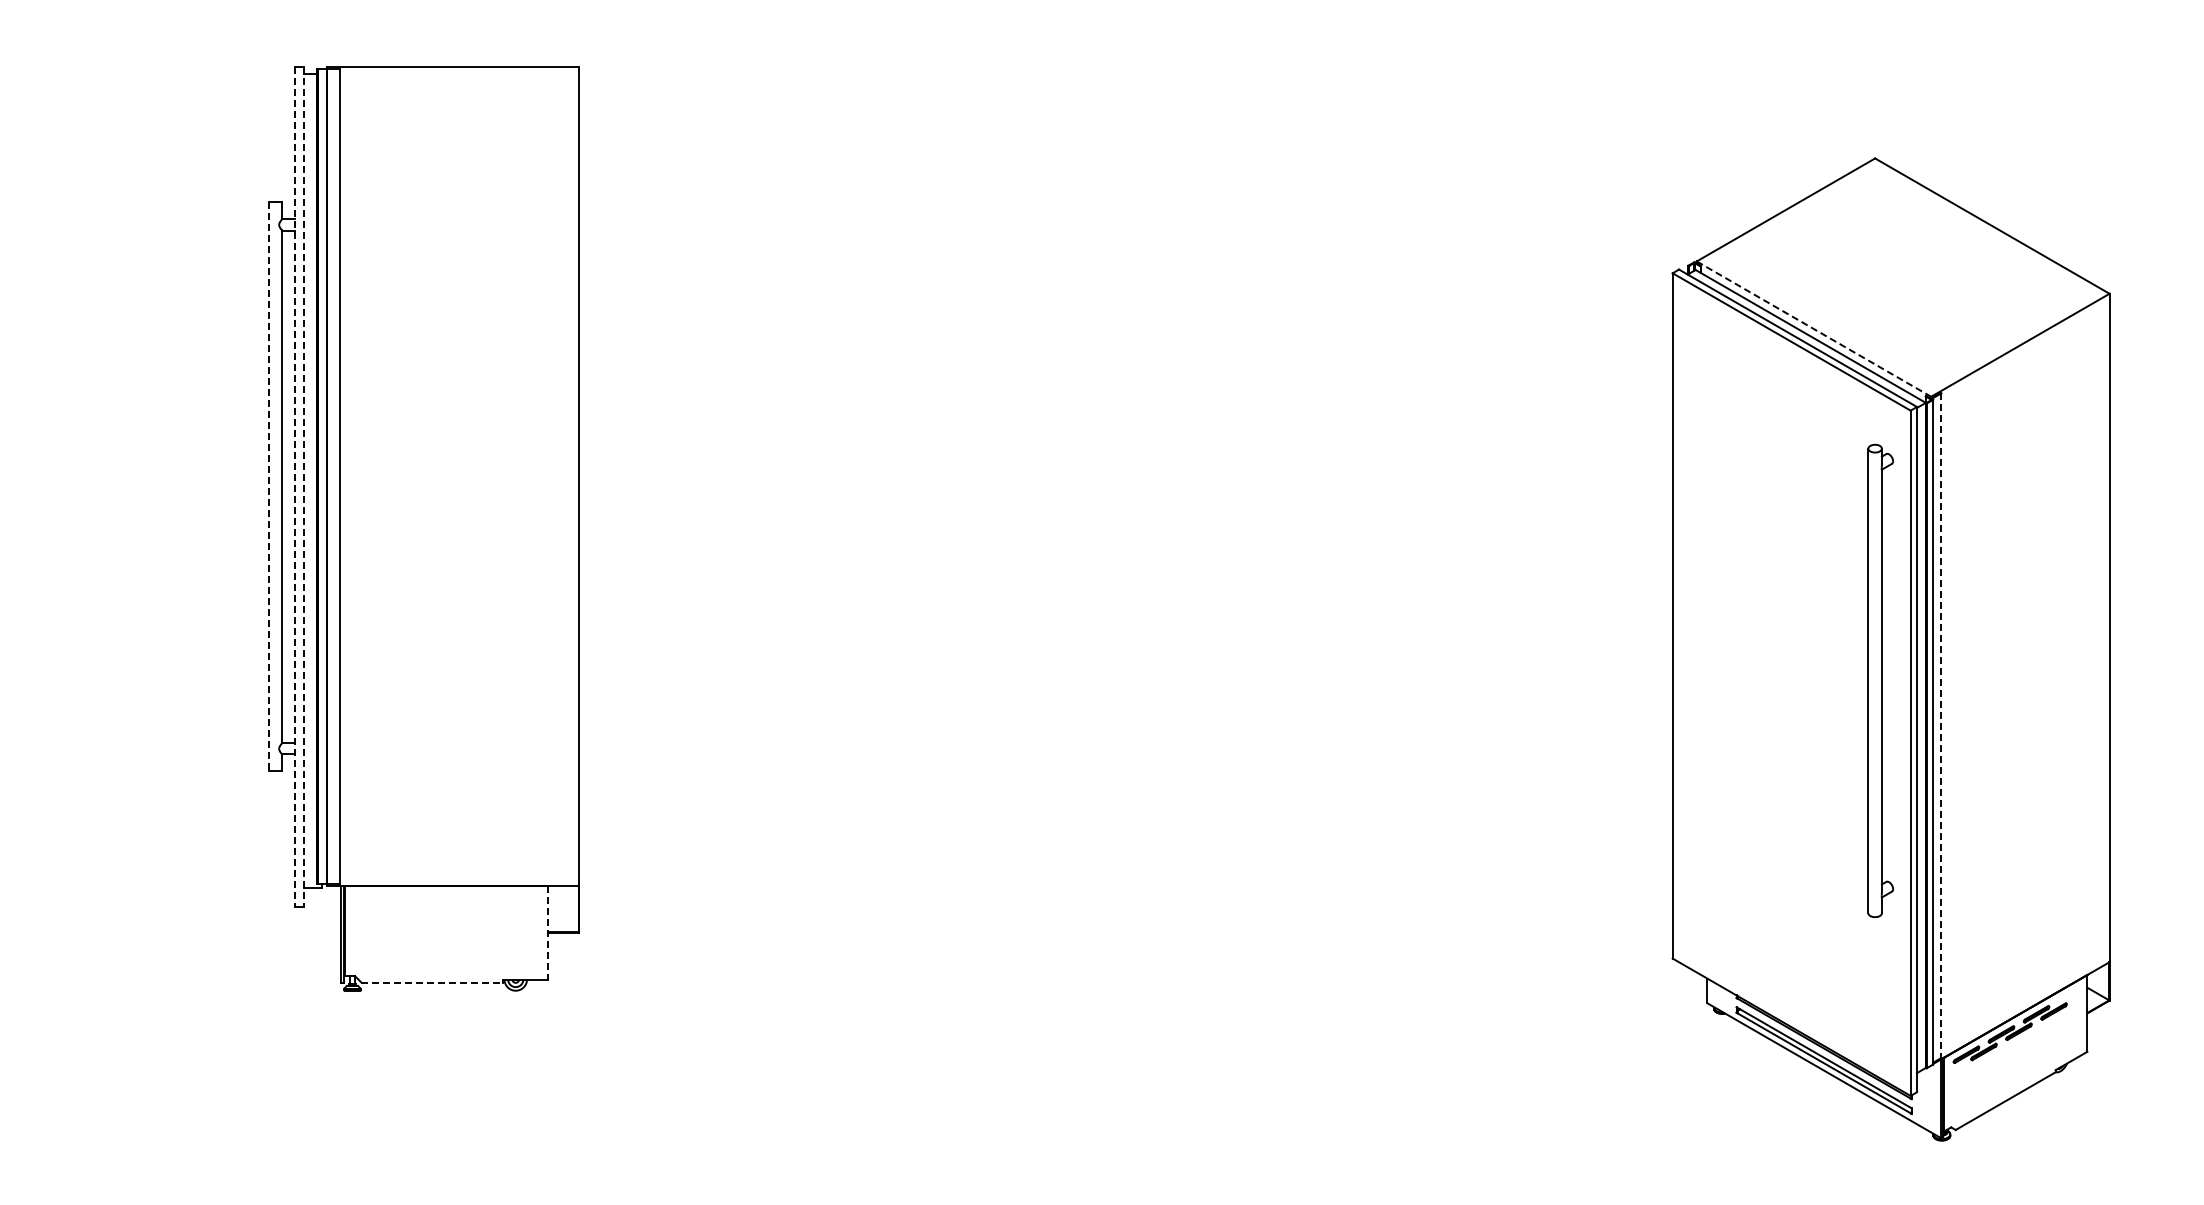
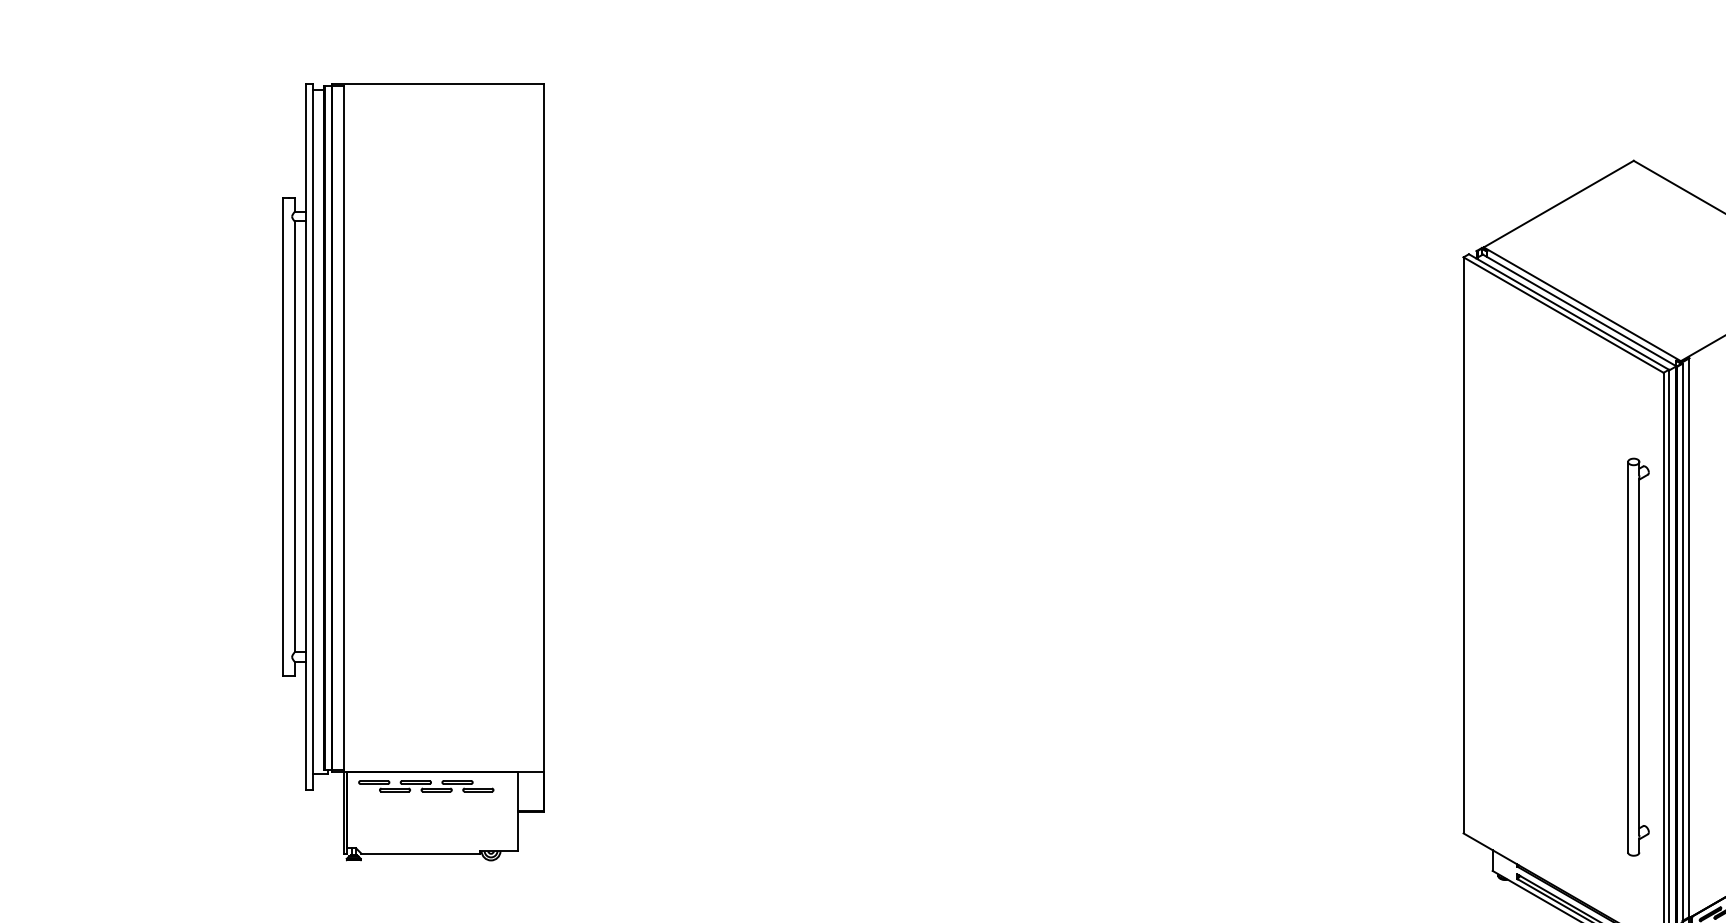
line: (1814, 329) -> (1582, 304), dashed -> solid
line: (295, 486) -> (305, 436), dashed -> solid
line: (304, 486) -> (313, 436), dashed -> solid
line: (268, 487) -> (283, 437), dashed -> solid
part: (1880, 680) -> (1638, 656), moved
line: (1941, 726) -> (1689, 638), dashed -> solid
part: (438, 902) -> (426, 786), added
line: (547, 933) -> (517, 812), dashed -> solid
line: (432, 982) -> (421, 853), dashed -> solid

